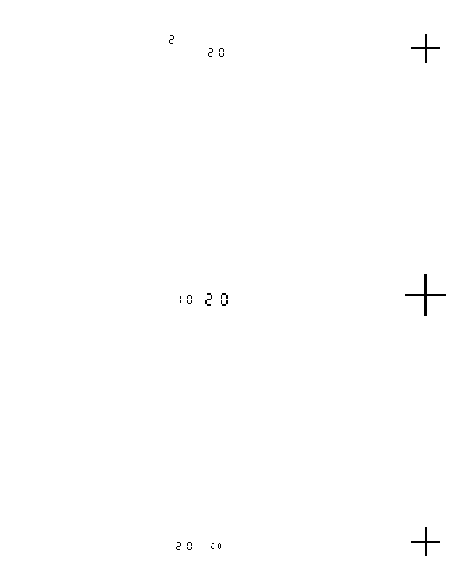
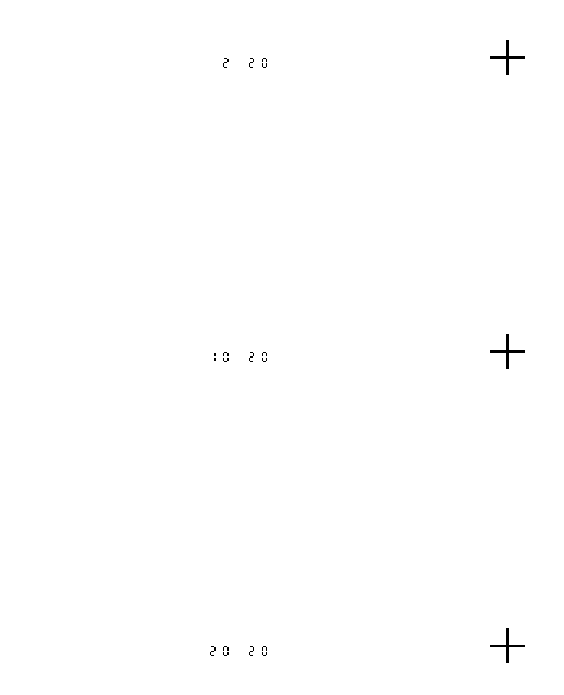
part: (171, 39) -> (225, 62), moved
part: (425, 294) -> (507, 351), size x0.71
part: (215, 299) -> (256, 357), size x0.71
part: (215, 545) -> (256, 650), size x1.67

